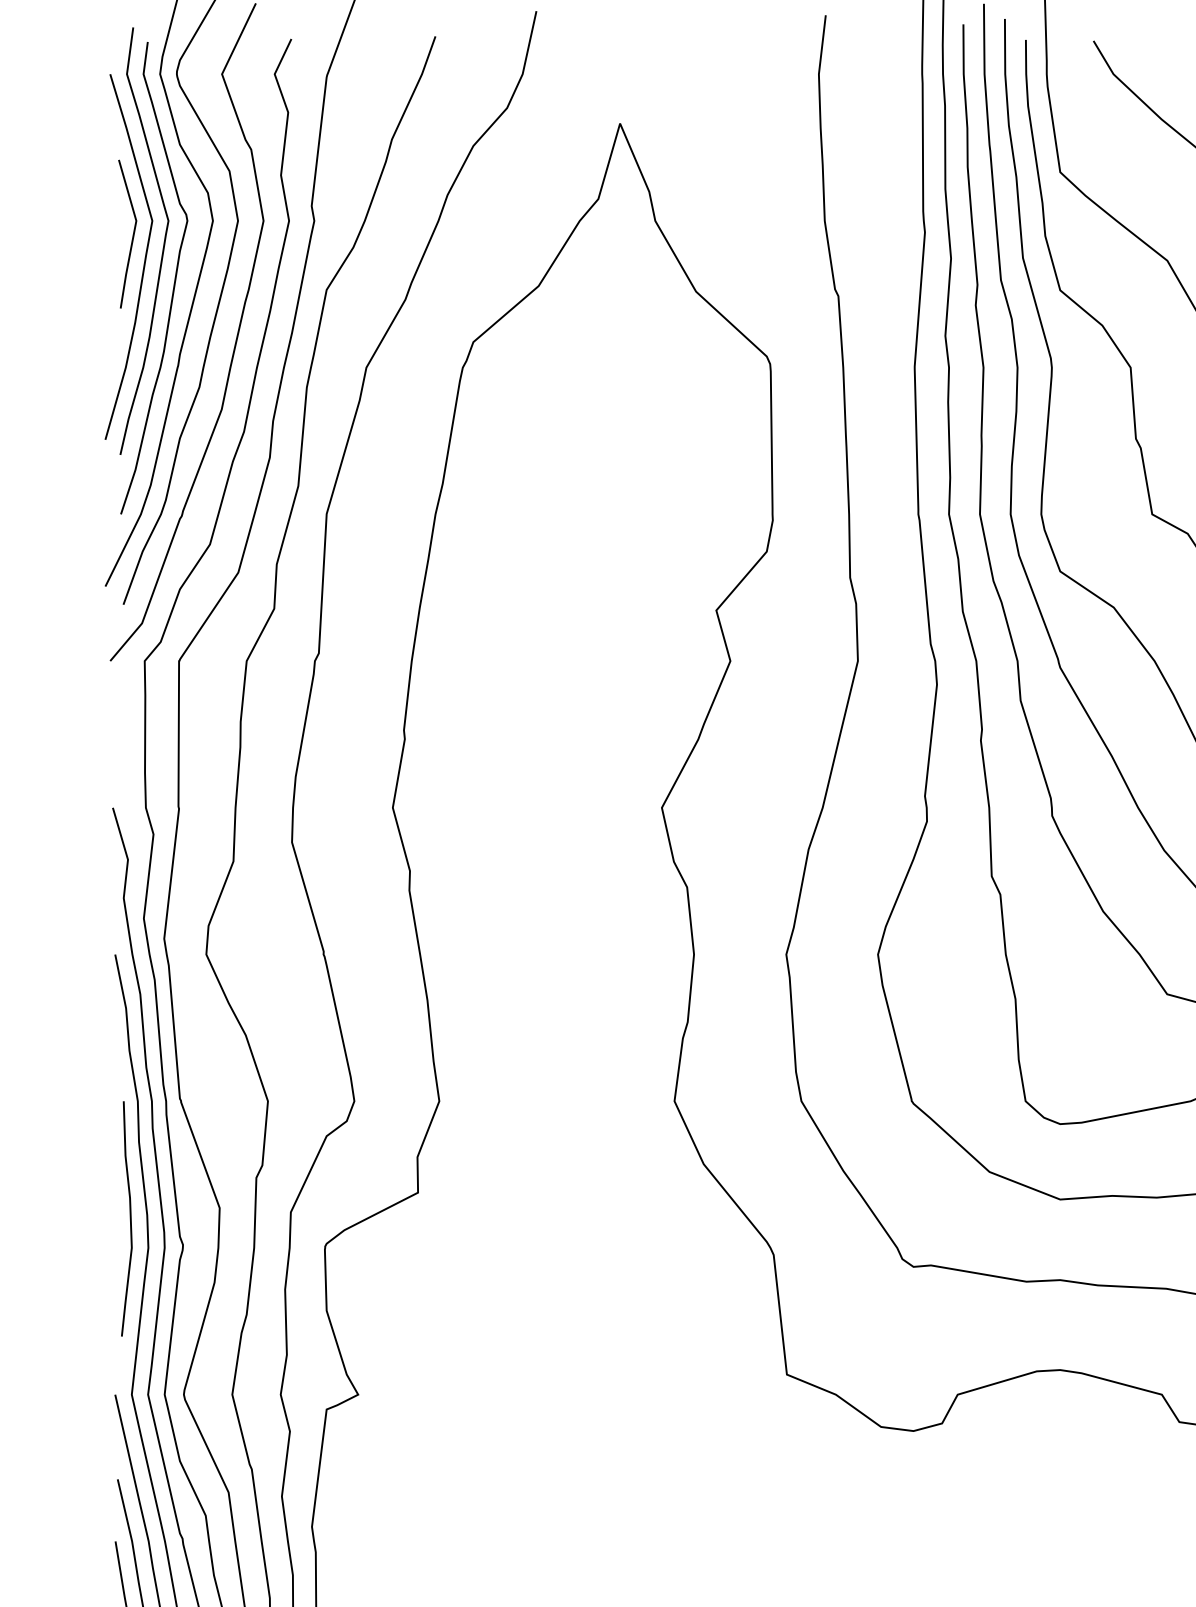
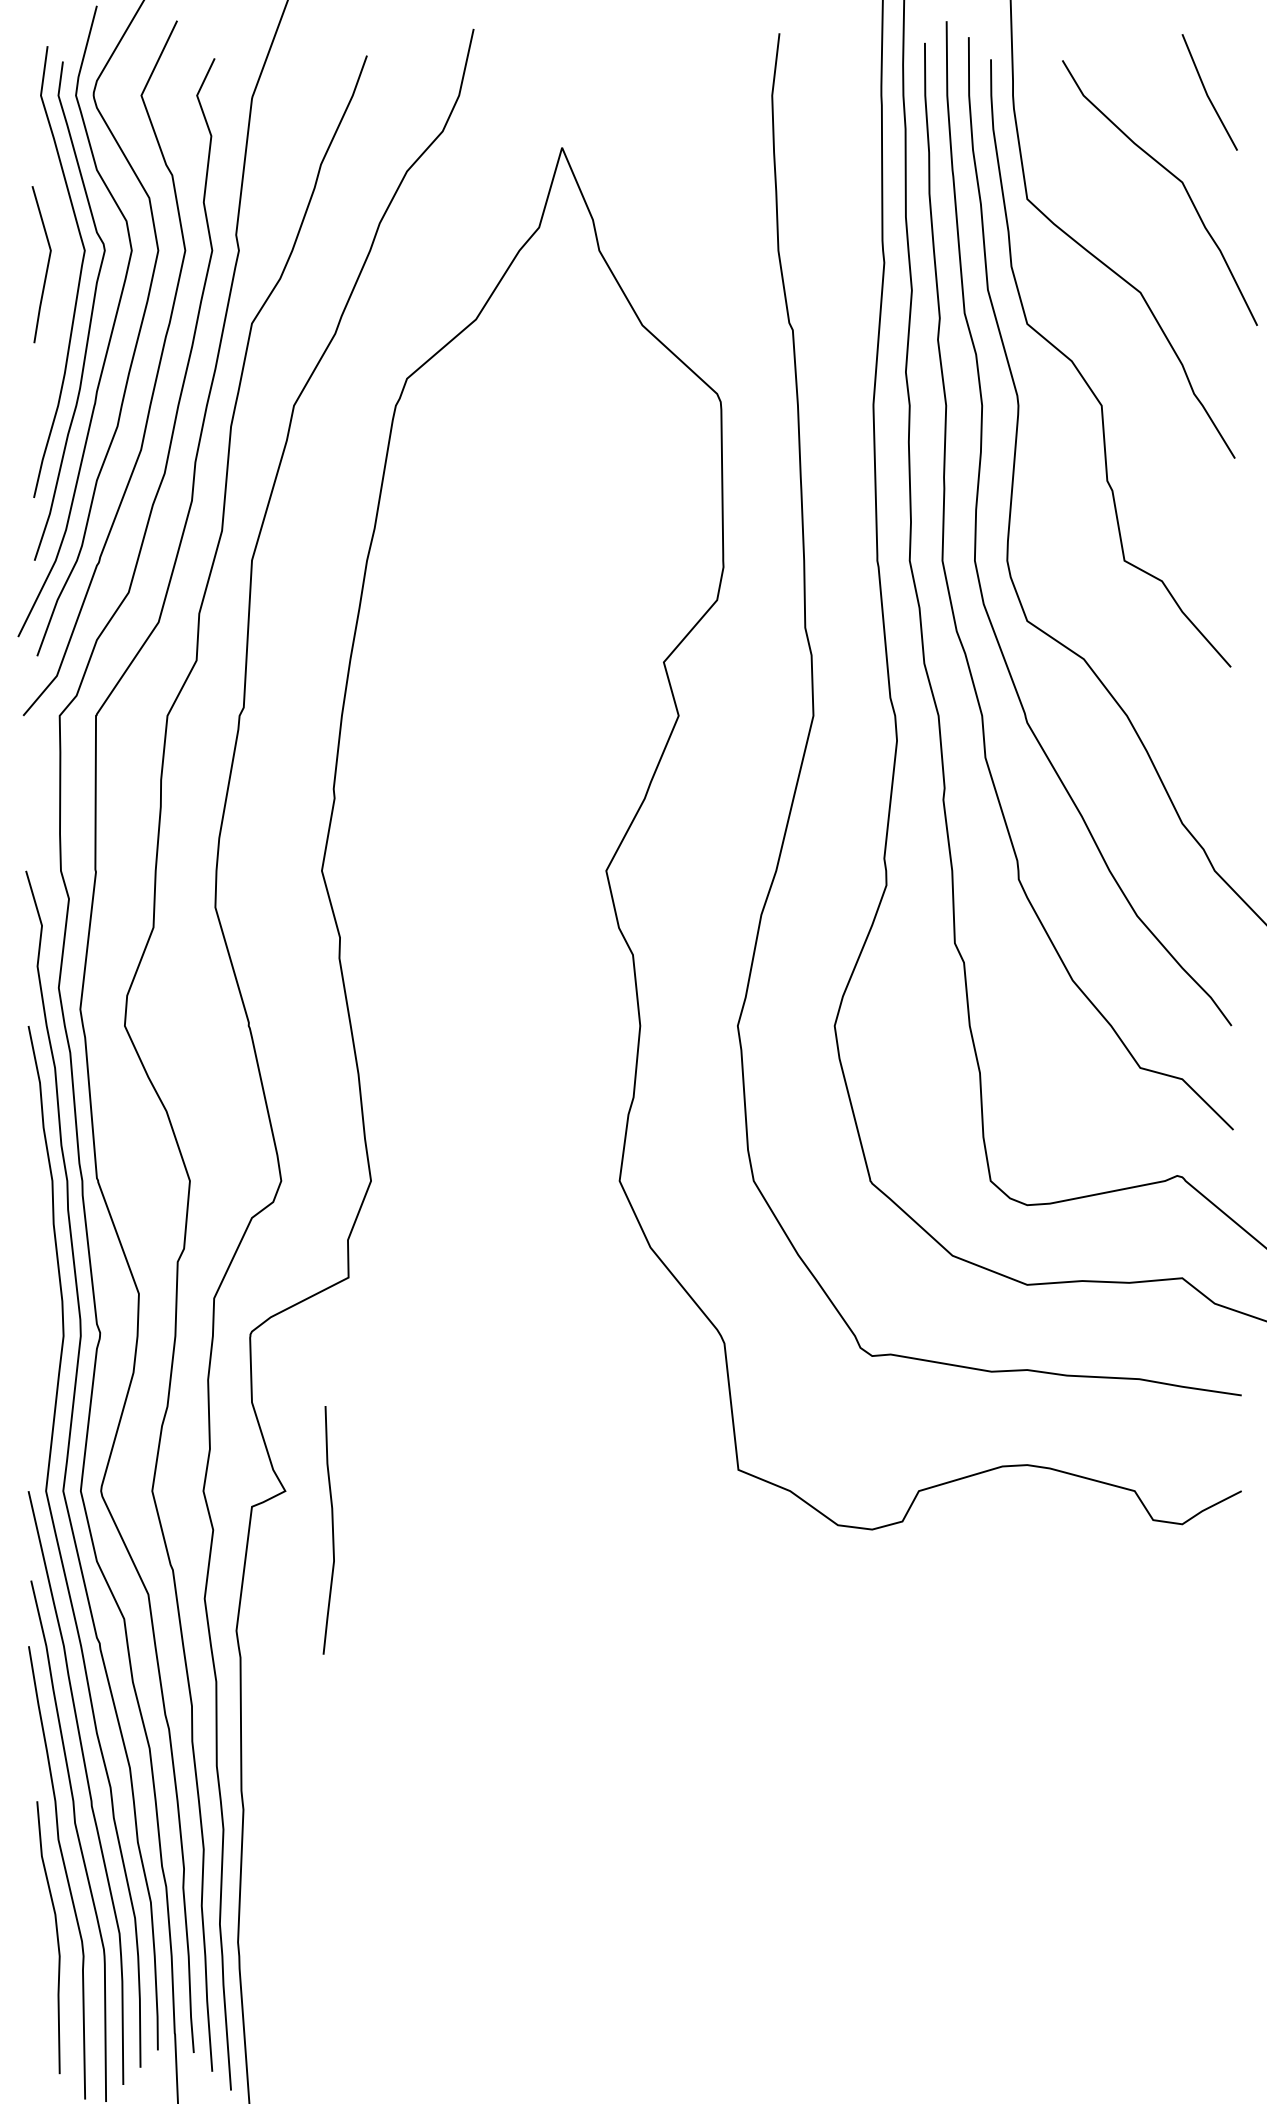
curve: (144, 257) -> (59, 289), removed
curve: (130, 1219) -> (332, 1530), moved

